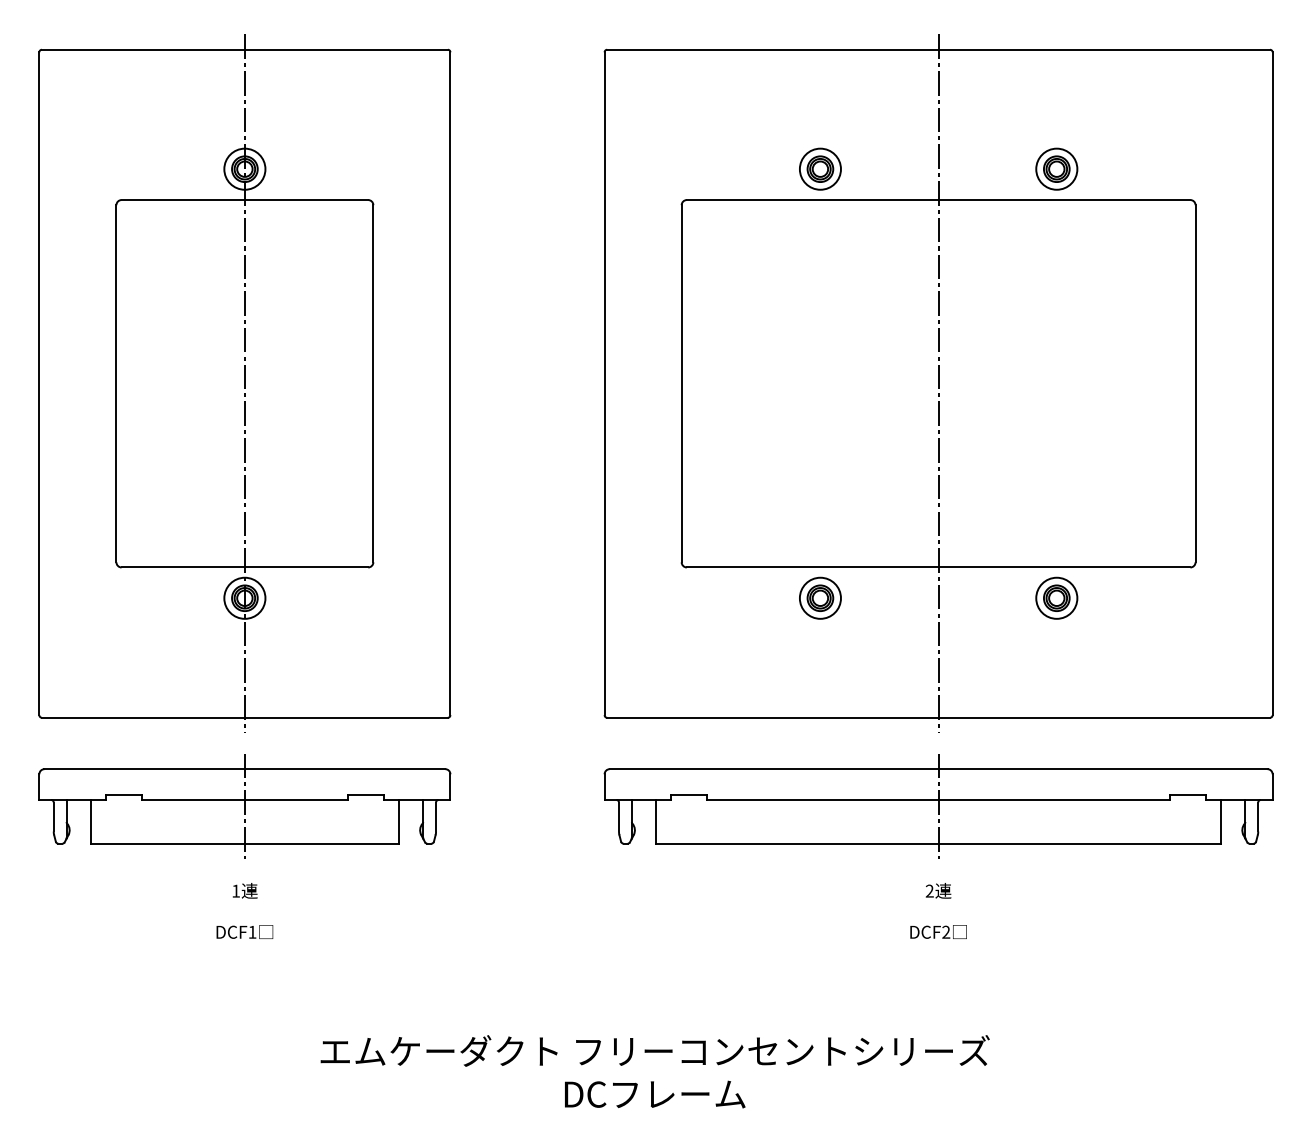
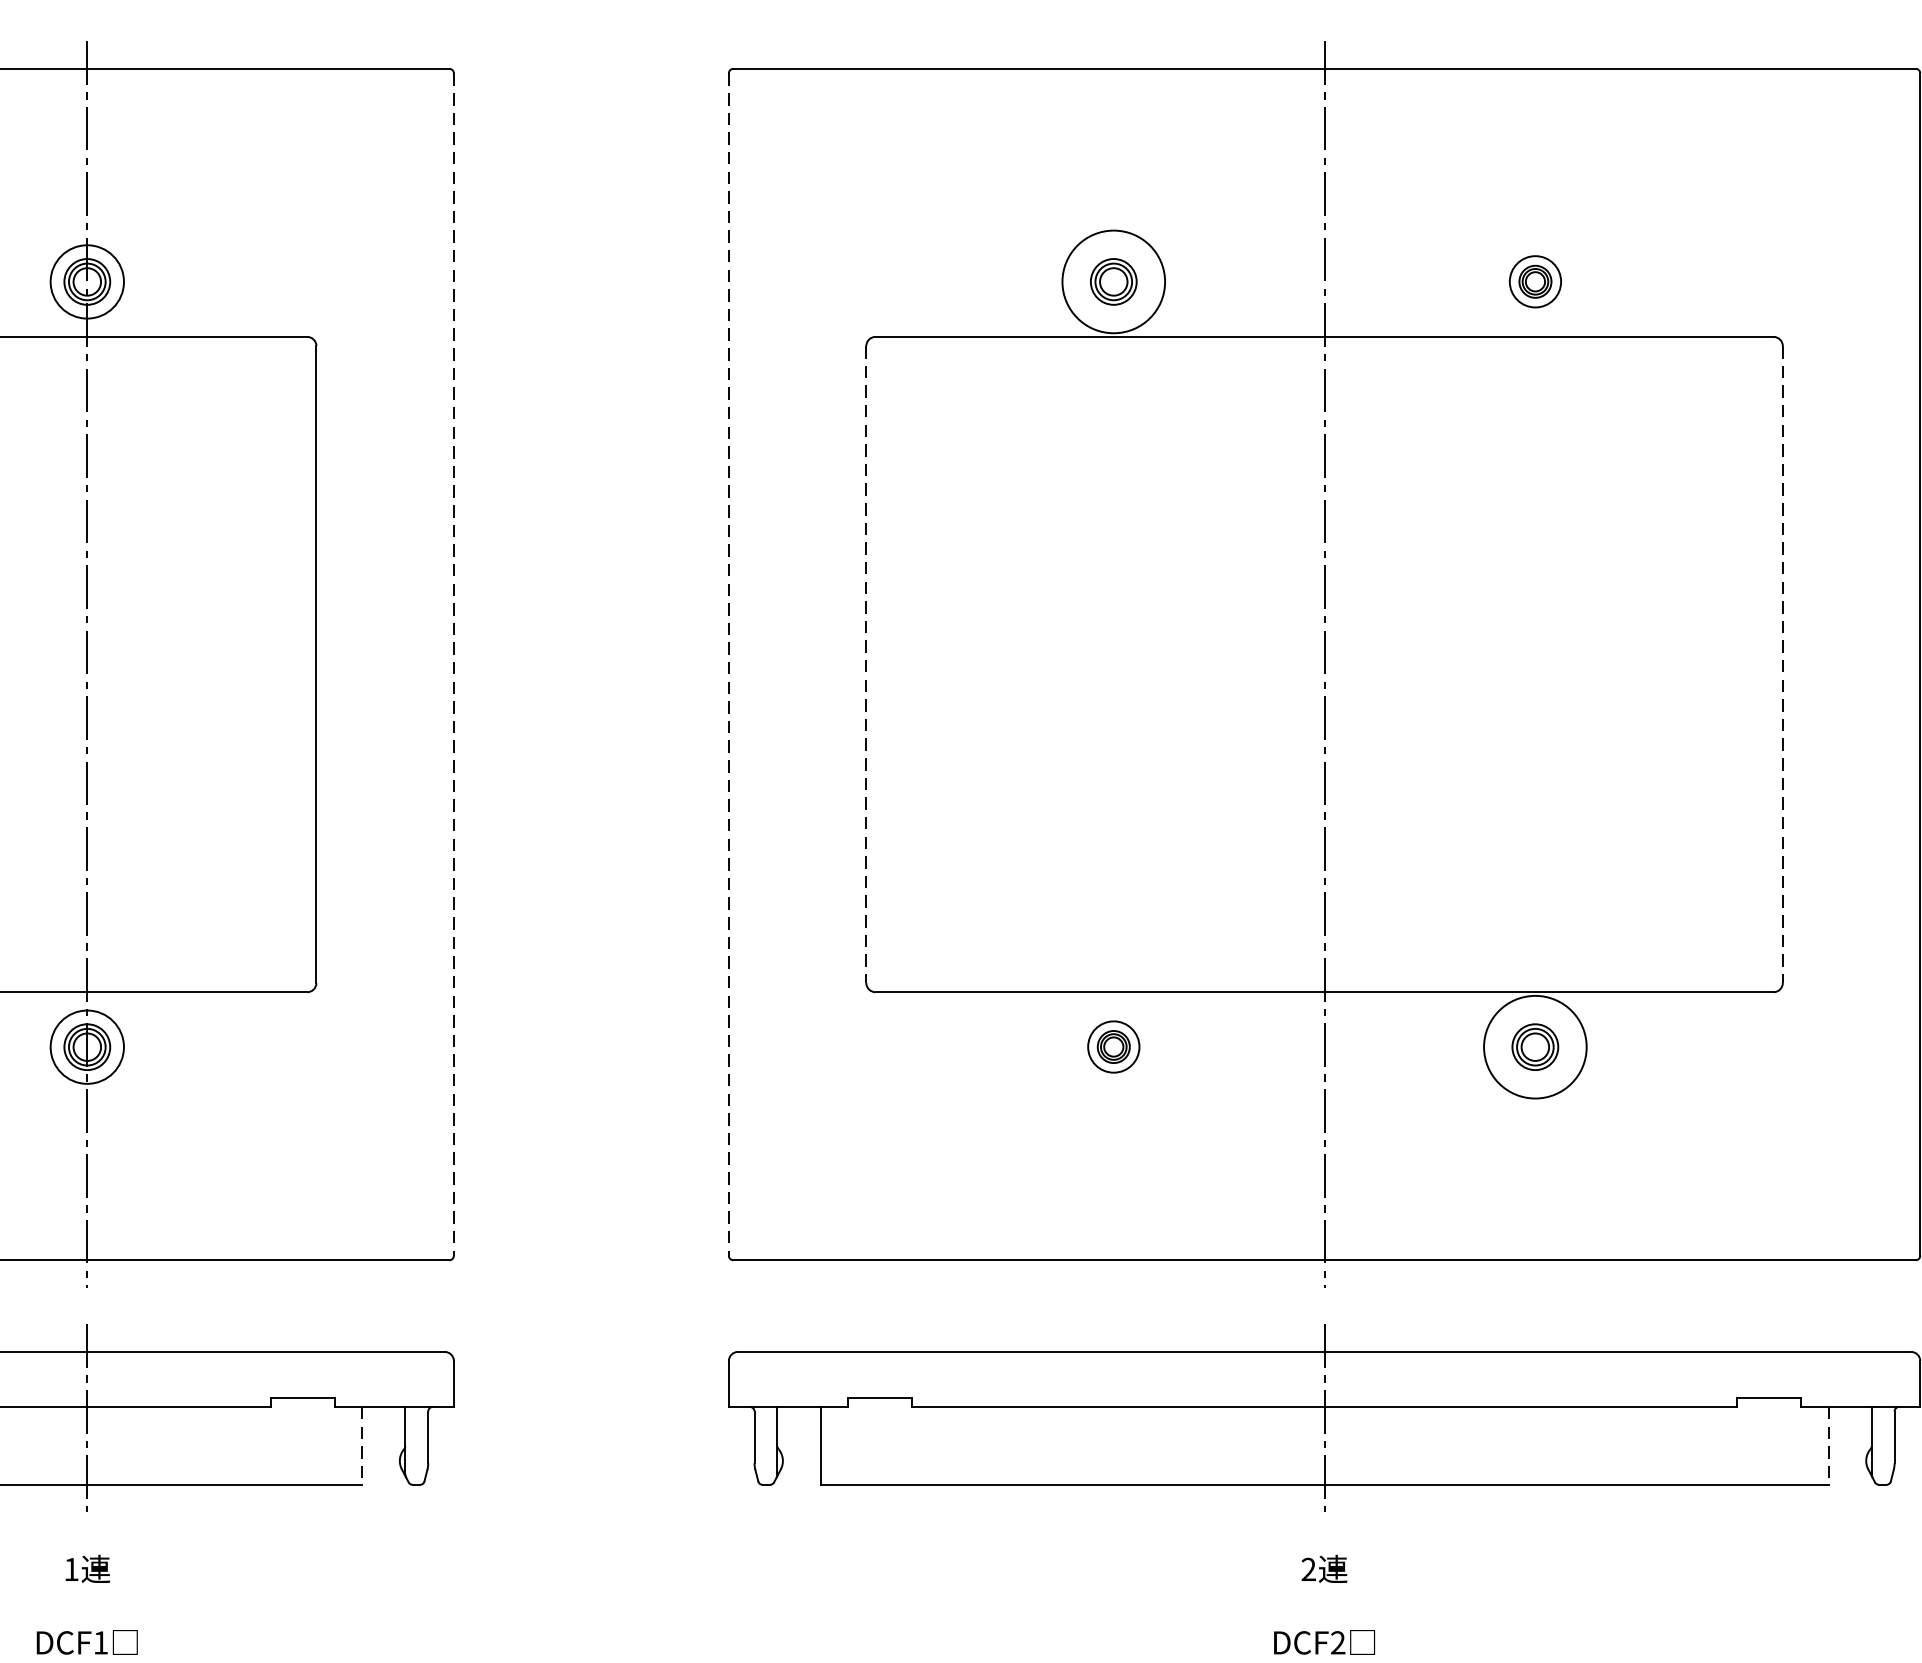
circle: (819, 168) -> (1112, 280), size x1.4
part: (1056, 168) -> (1534, 280), size x0.7
line: (681, 383) -> (865, 664), solid -> dashed
line: (1195, 383) -> (1782, 664), solid -> dashed
line: (450, 384) -> (454, 665), solid -> dashed
line: (604, 384) -> (728, 665), solid -> dashed
part: (820, 597) -> (1113, 1045), size x0.7
circle: (1056, 597) -> (1534, 1045), size x1.4
line: (399, 821) -> (363, 1445), solid -> dashed
line: (1221, 821) -> (1829, 1445), solid -> dashed

